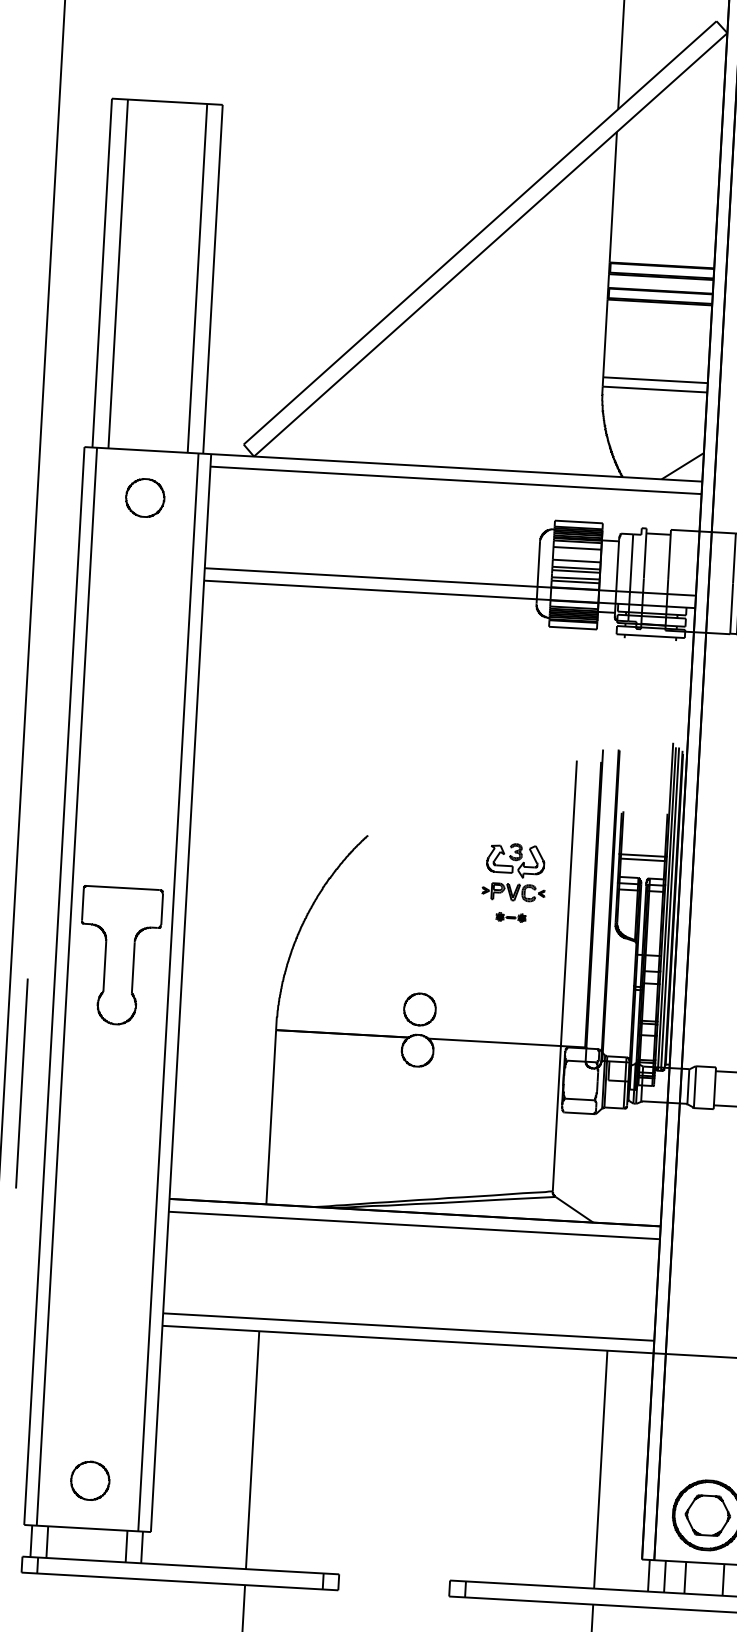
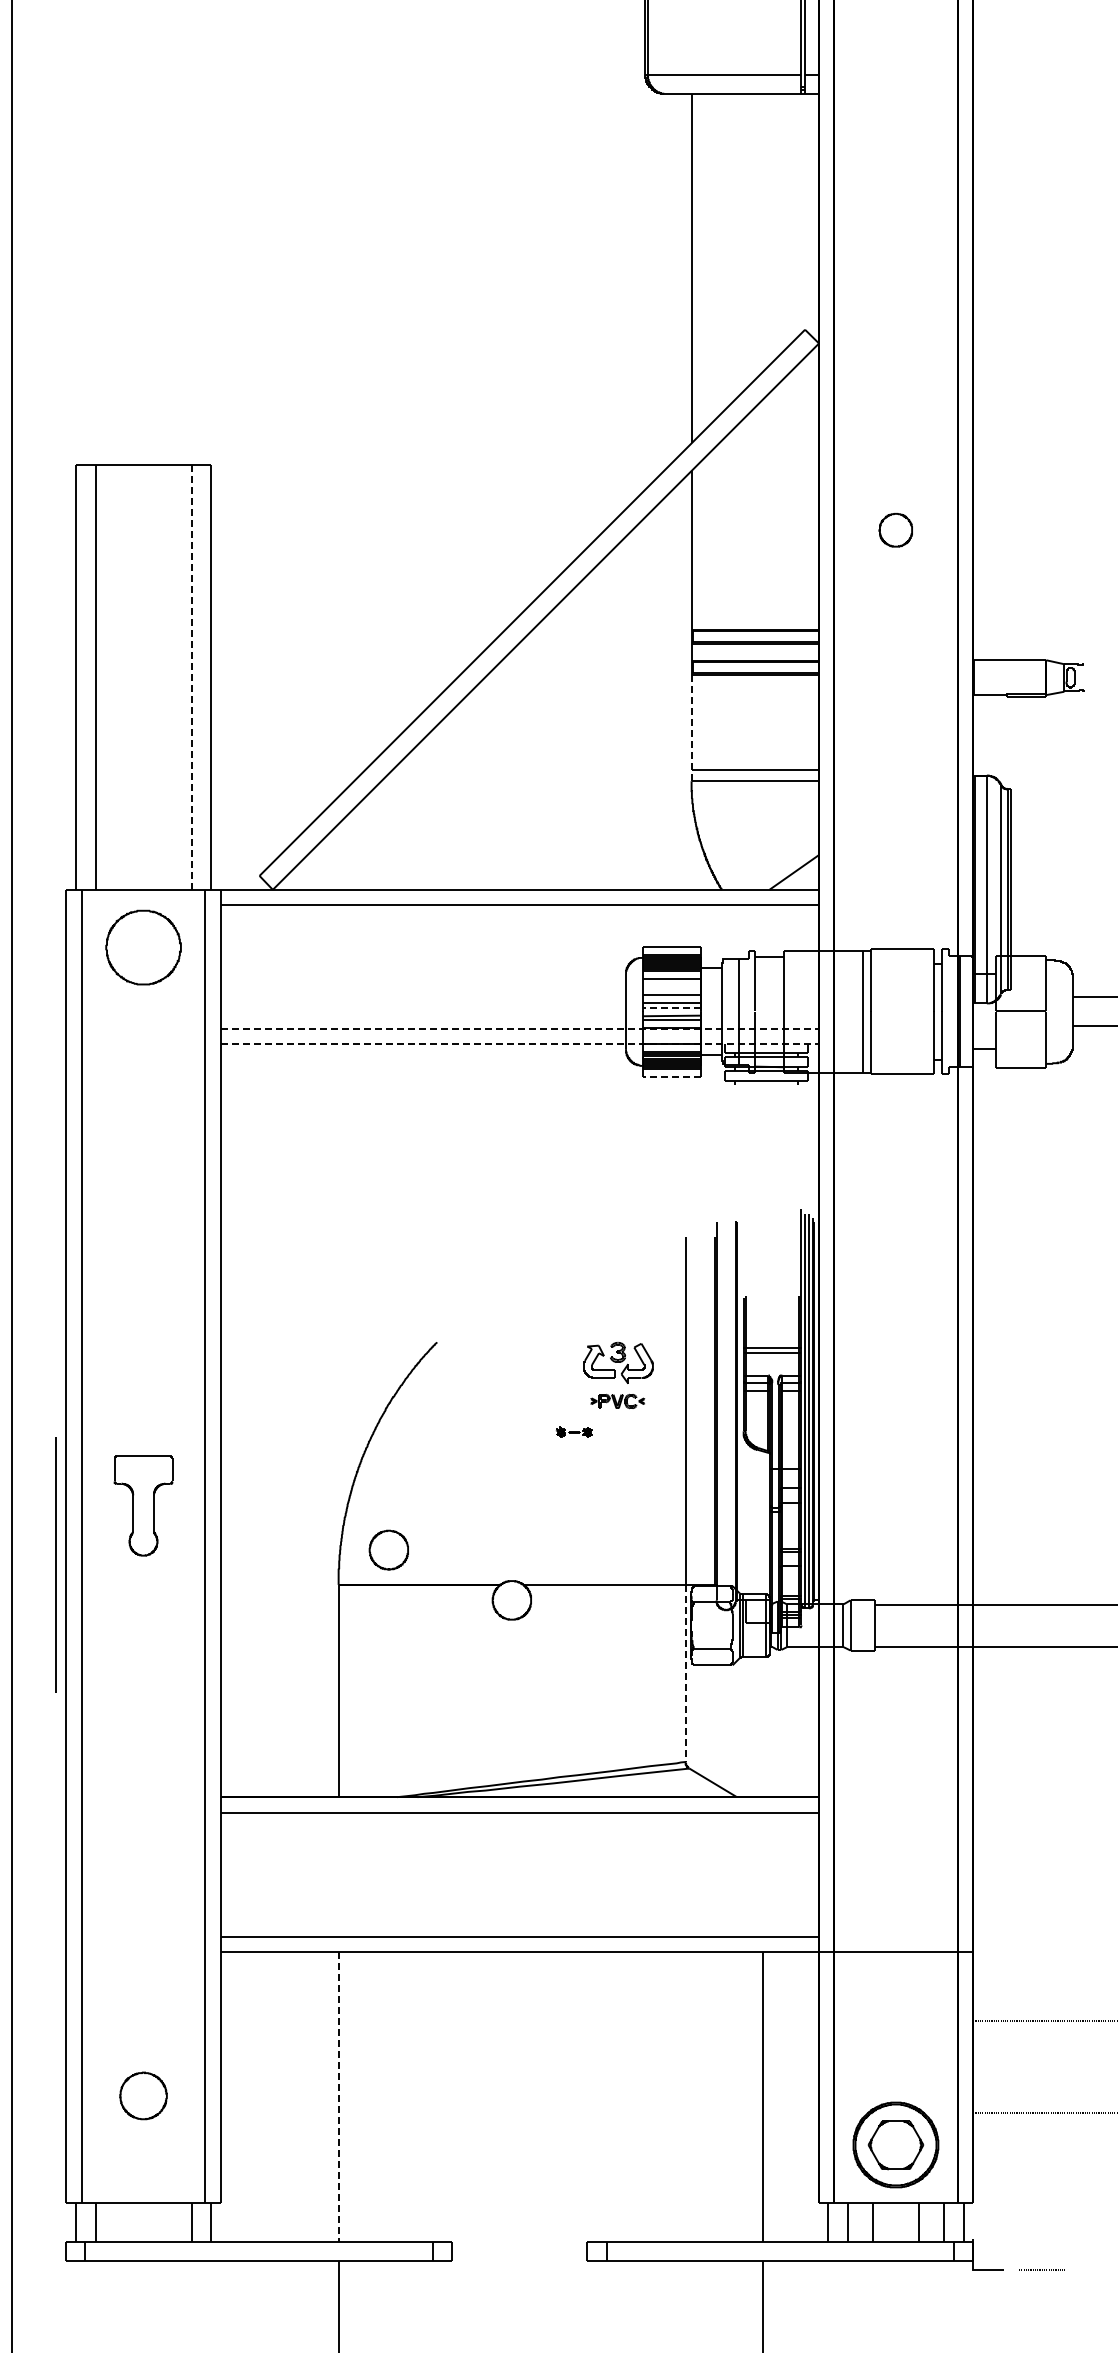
line: (197, 278) -> (192, 677), solid -> dashed
line: (605, 342) -> (691, 727), solid -> dashed
part: (145, 497) -> (143, 947), size x1.6
line: (575, 571) -> (671, 1007), solid -> dashed
line: (450, 581) -> (520, 1028), solid -> dashed
line: (450, 594) -> (520, 1043), solid -> dashed
line: (572, 628) -> (671, 1076), solid -> dashed
part: (513, 892) -> (617, 1401), size x0.7
part: (511, 916) -> (574, 1431), moved
part: (119, 955) -> (143, 1505), size x0.6
part: (419, 1008) -> (388, 1549), moved
line: (21, 1083) -> (55, 1564), moved
line: (556, 1118) -> (685, 1673), solid -> dashed
line: (252, 1450) -> (338, 2096), solid -> dashed
part: (90, 1480) -> (143, 2095), moved

